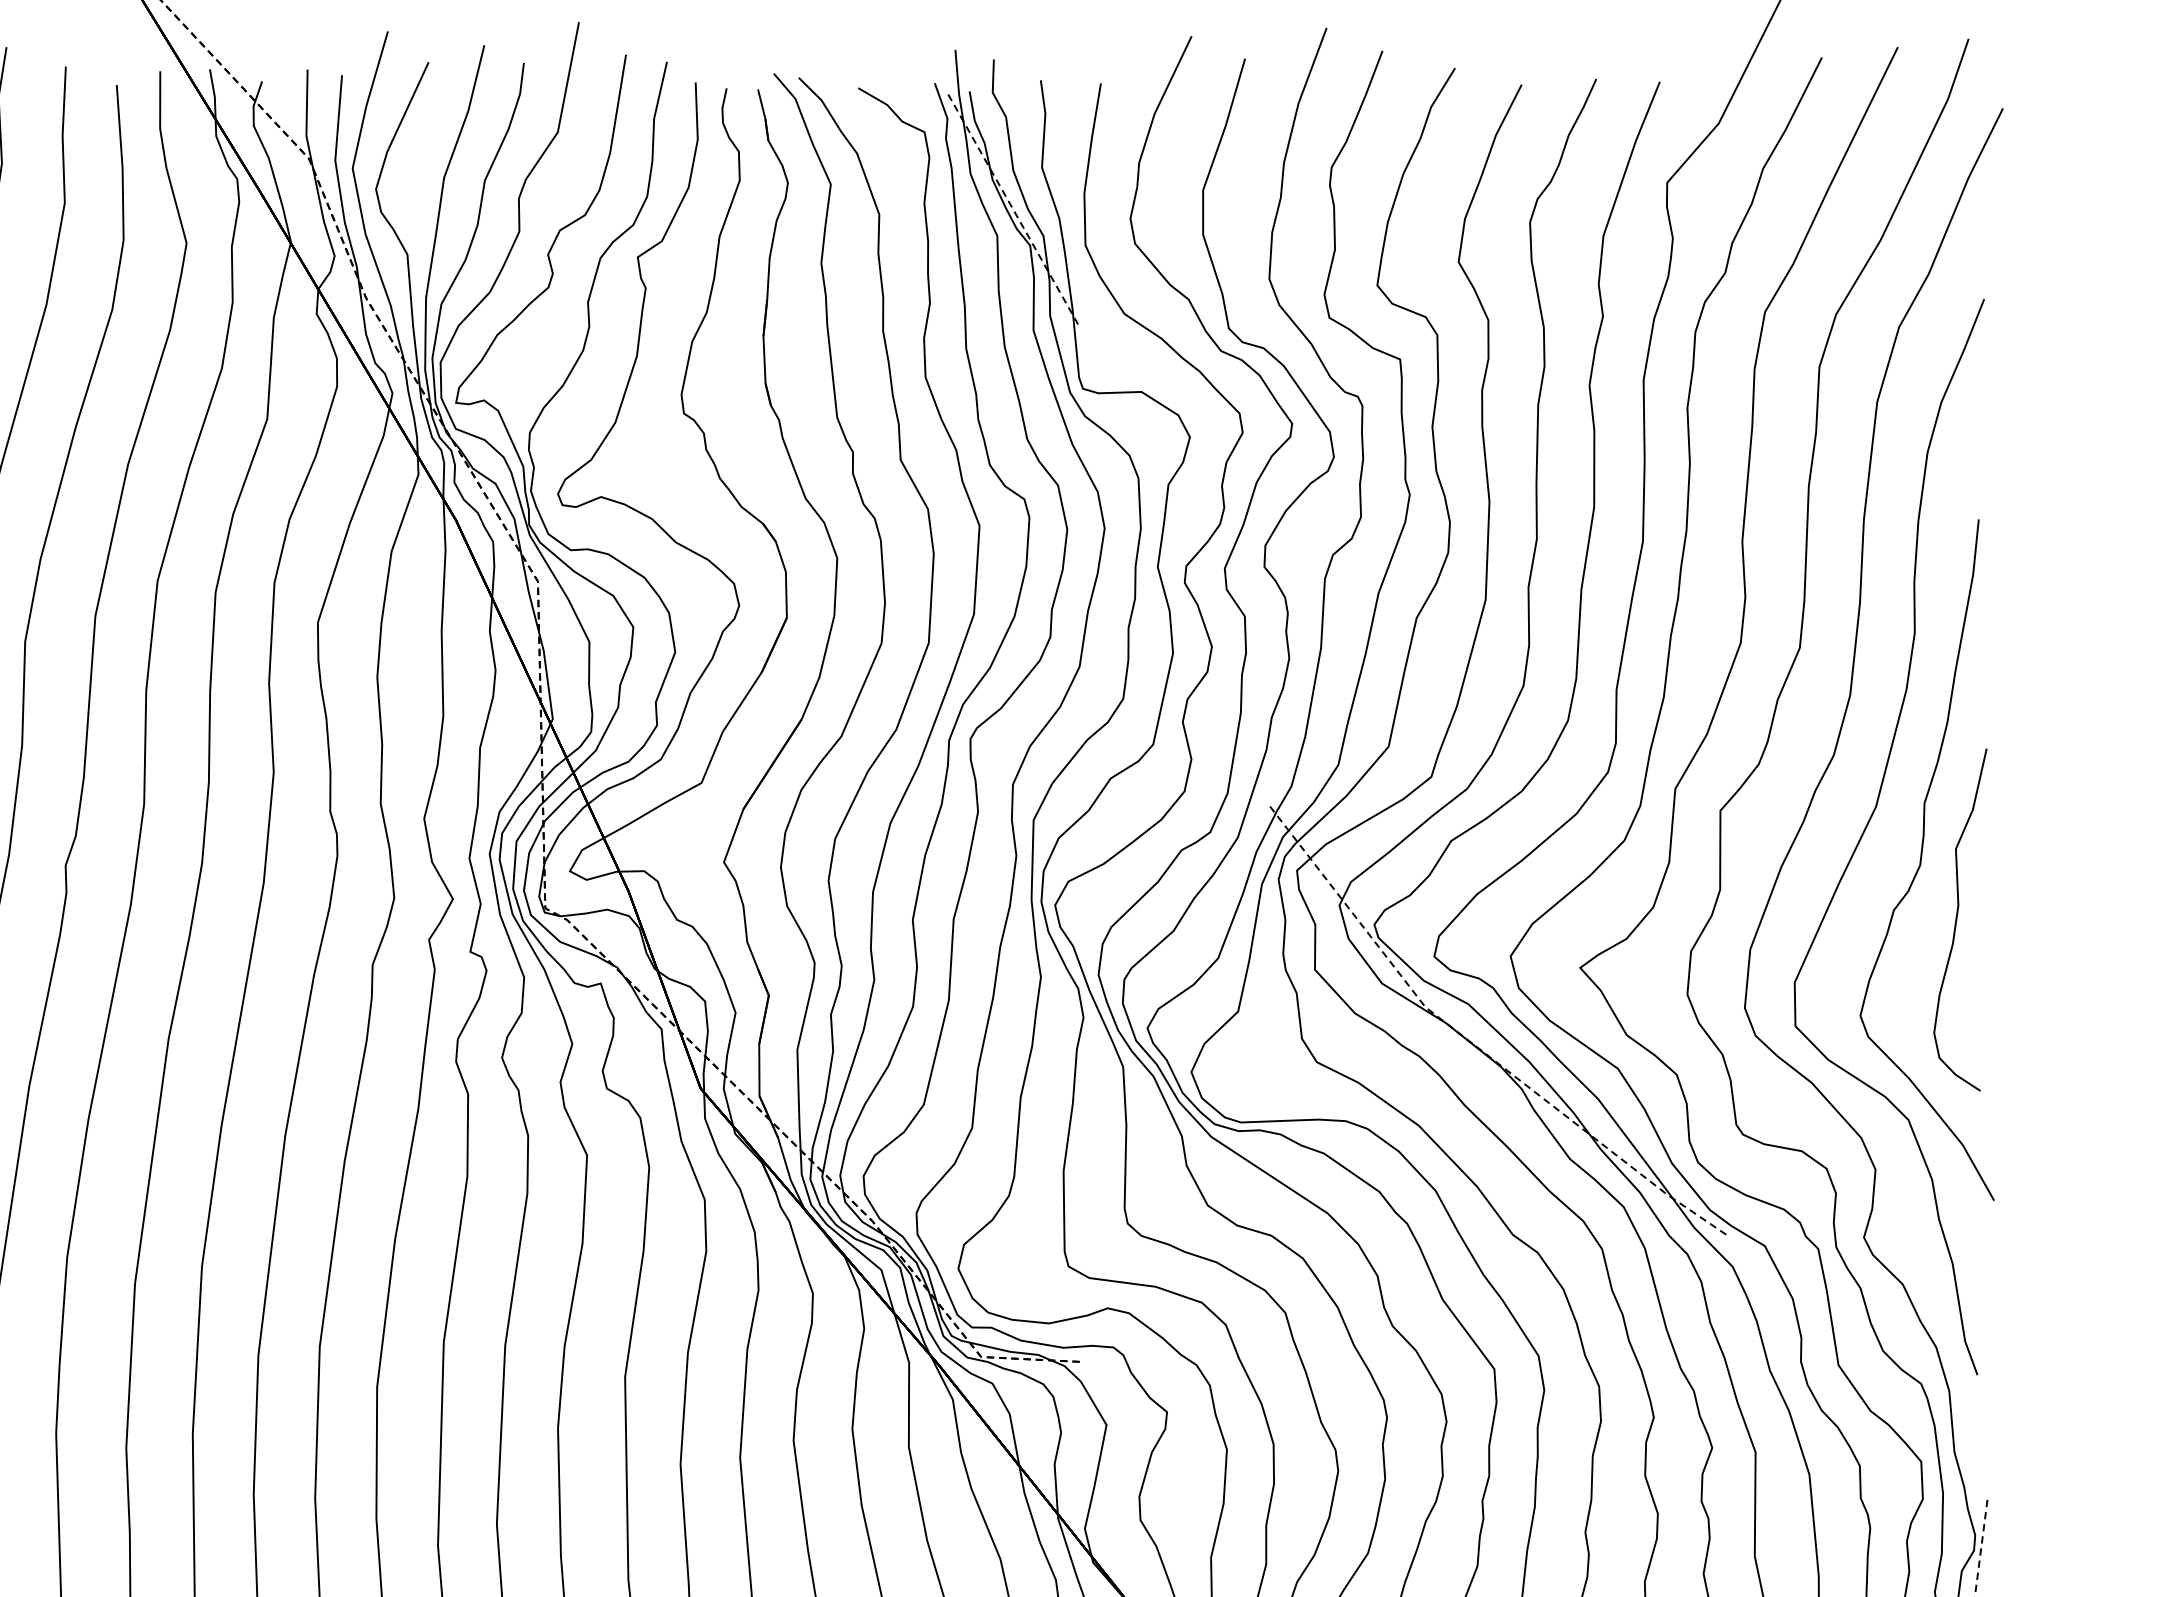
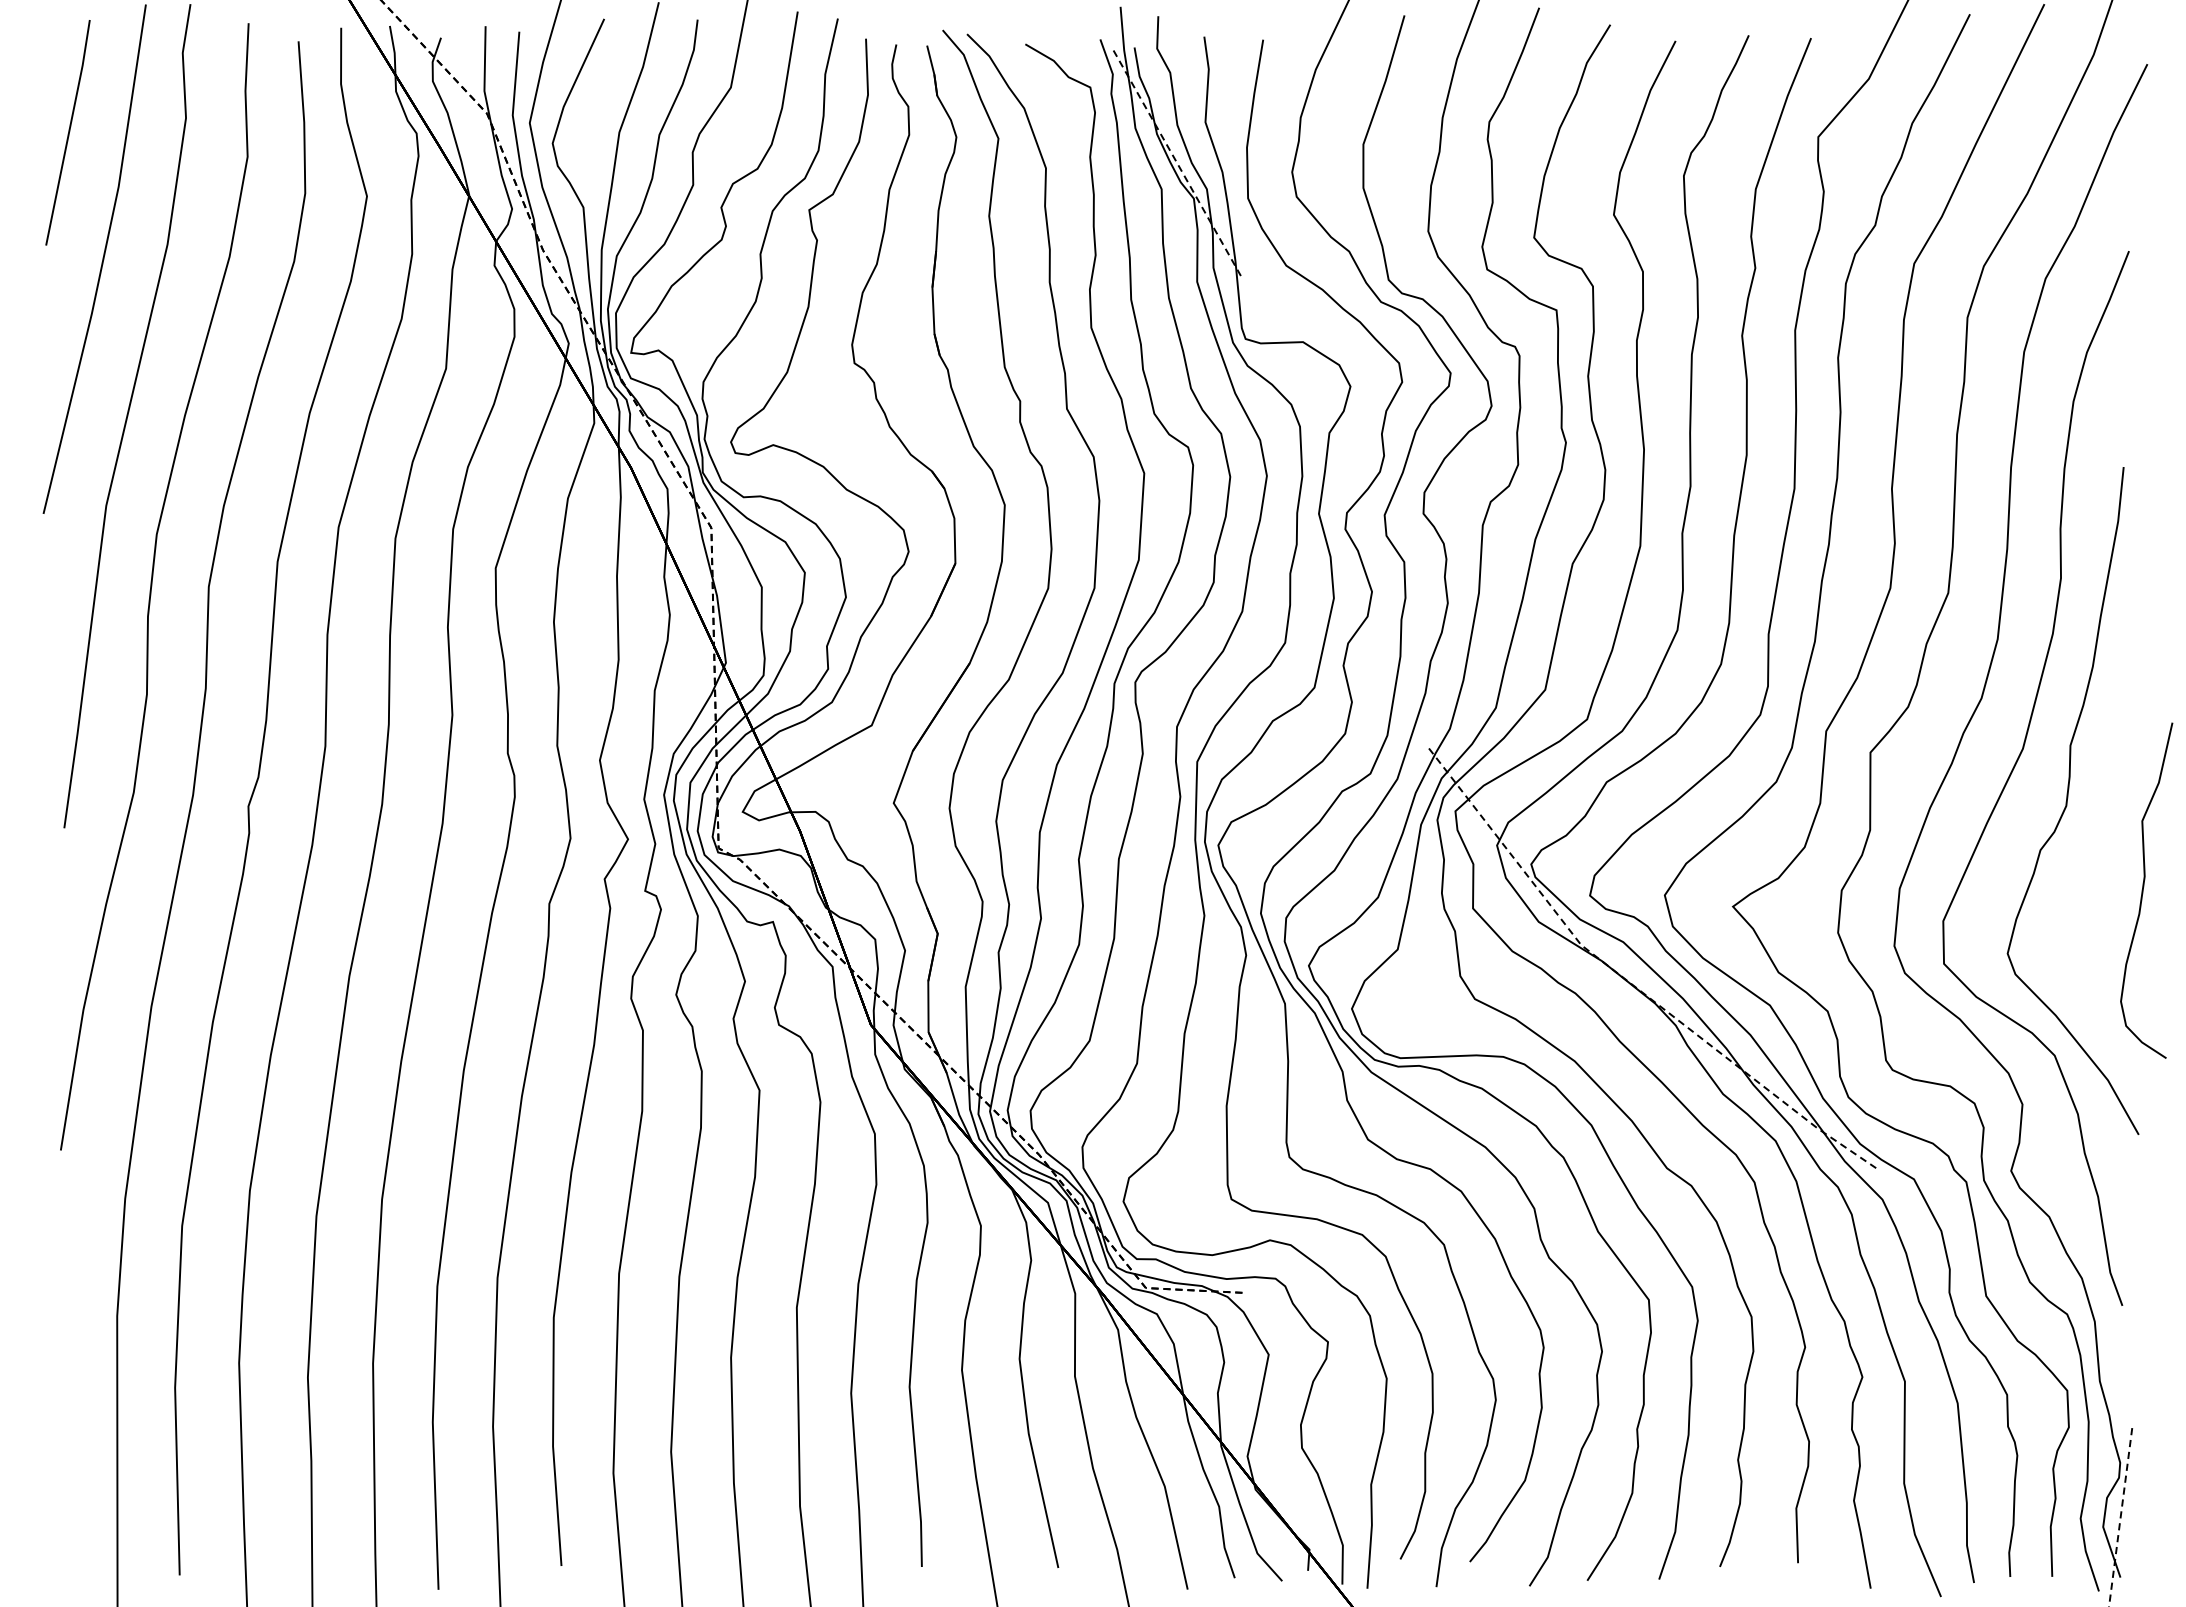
curve: (1957, 919) -> (2143, 890), moved

